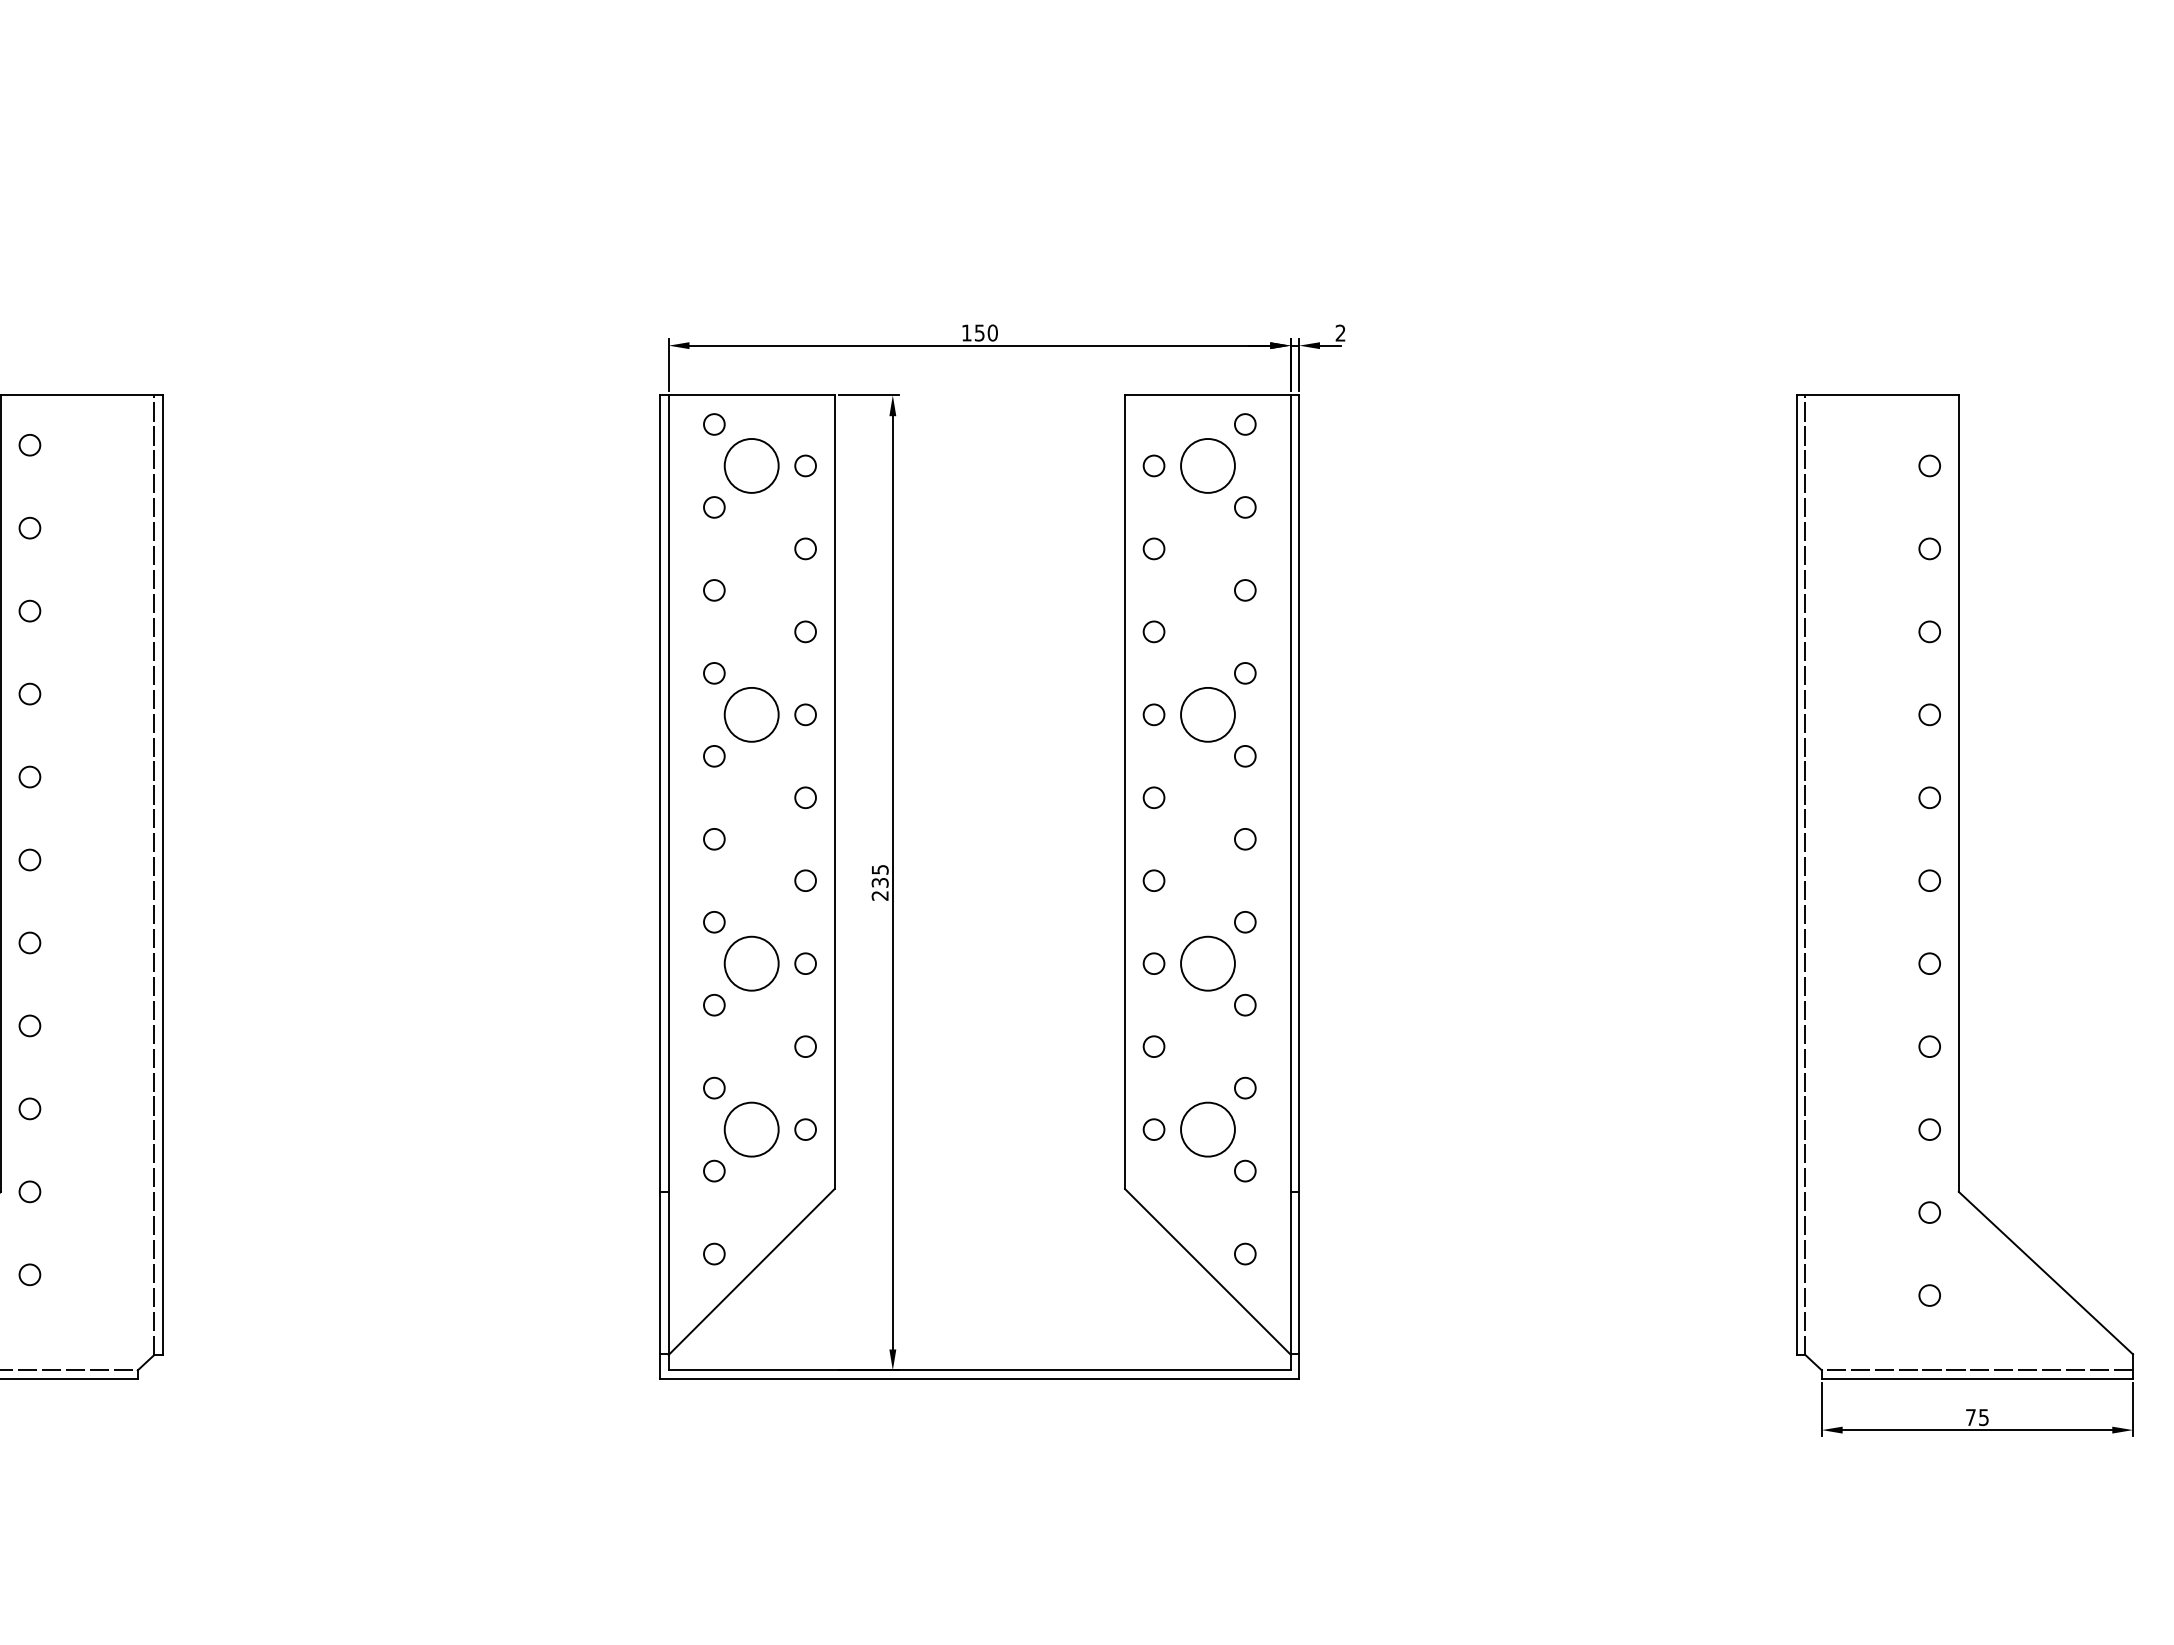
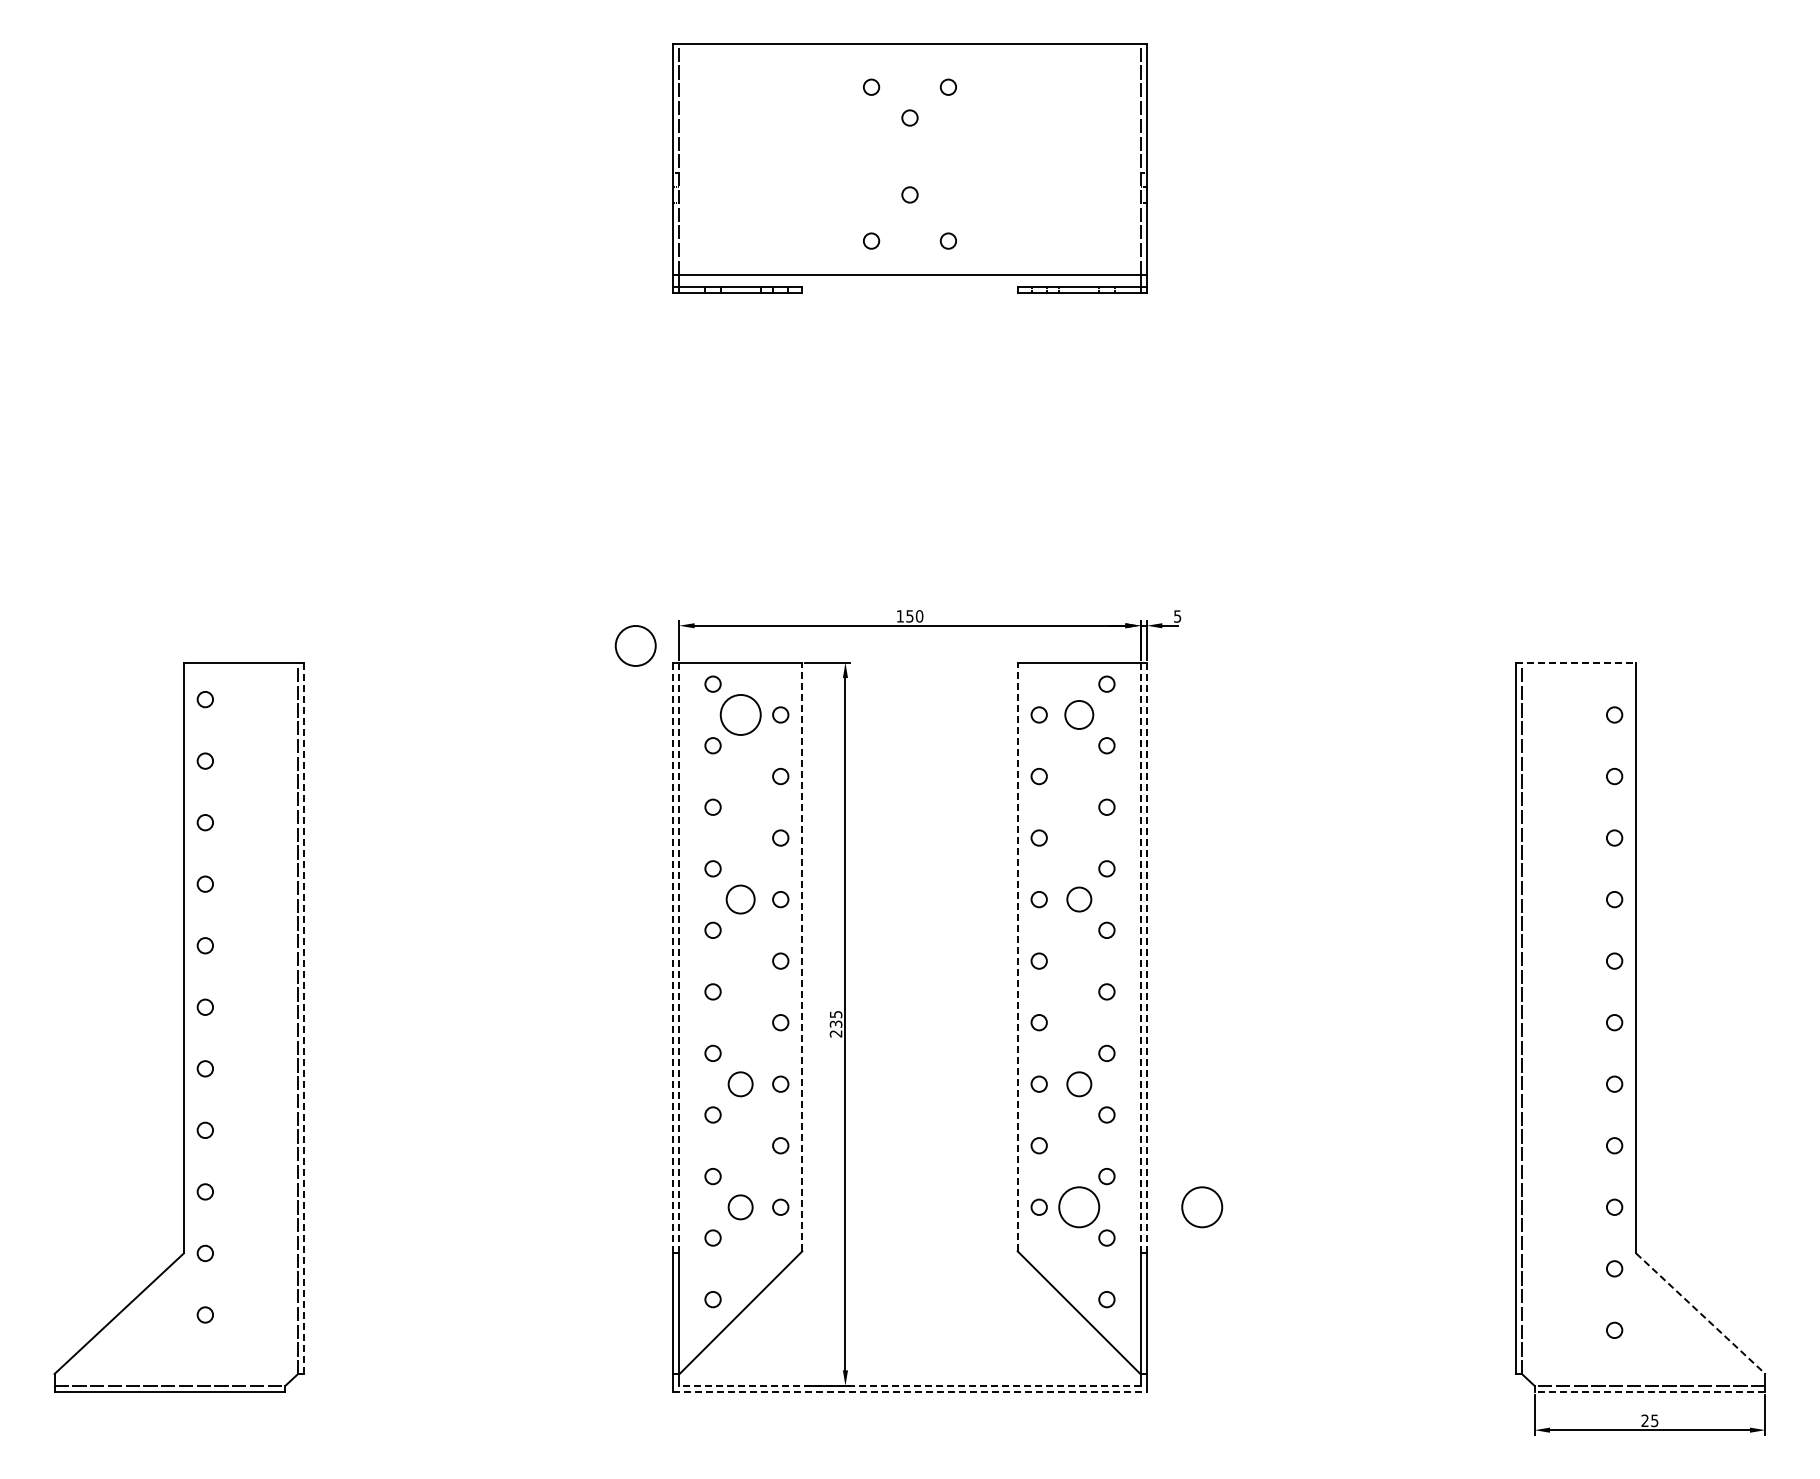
text: (1340, 333) -> (1177, 616), 2 -> 5
circle: (609, 372) -> (635, 645), added
line: (1878, 395) -> (1576, 662), solid -> dashed
circle: (1208, 465) -> (1079, 714), size x0.7
circle: (751, 714) -> (740, 899), size x0.7
circle: (1208, 714) -> (1079, 899), size x0.6
line: (834, 791) -> (802, 956), solid -> dashed
line: (1124, 791) -> (1017, 956), solid -> dashed
line: (661, 794) -> (673, 958), solid -> dashed
line: (669, 794) -> (679, 958), solid -> dashed
line: (1290, 794) -> (1140, 958), solid -> dashed
line: (1298, 794) -> (1146, 958), solid -> dashed
line: (162, 875) -> (303, 1018), solid -> dashed
circle: (751, 964) -> (740, 1084), size x0.6
circle: (1208, 964) -> (1079, 1084), size x0.6
circle: (751, 1129) -> (740, 1207), size x0.6
circle: (1374, 1129) -> (1202, 1207), added
line: (2046, 1274) -> (1701, 1314), solid -> dashed
line: (980, 1369) -> (910, 1385), solid -> dashed
line: (980, 1377) -> (910, 1391), solid -> dashed
line: (1976, 1377) -> (1649, 1391), solid -> dashed
text: (1970, 1417) -> (1644, 1420), 75 -> 25

